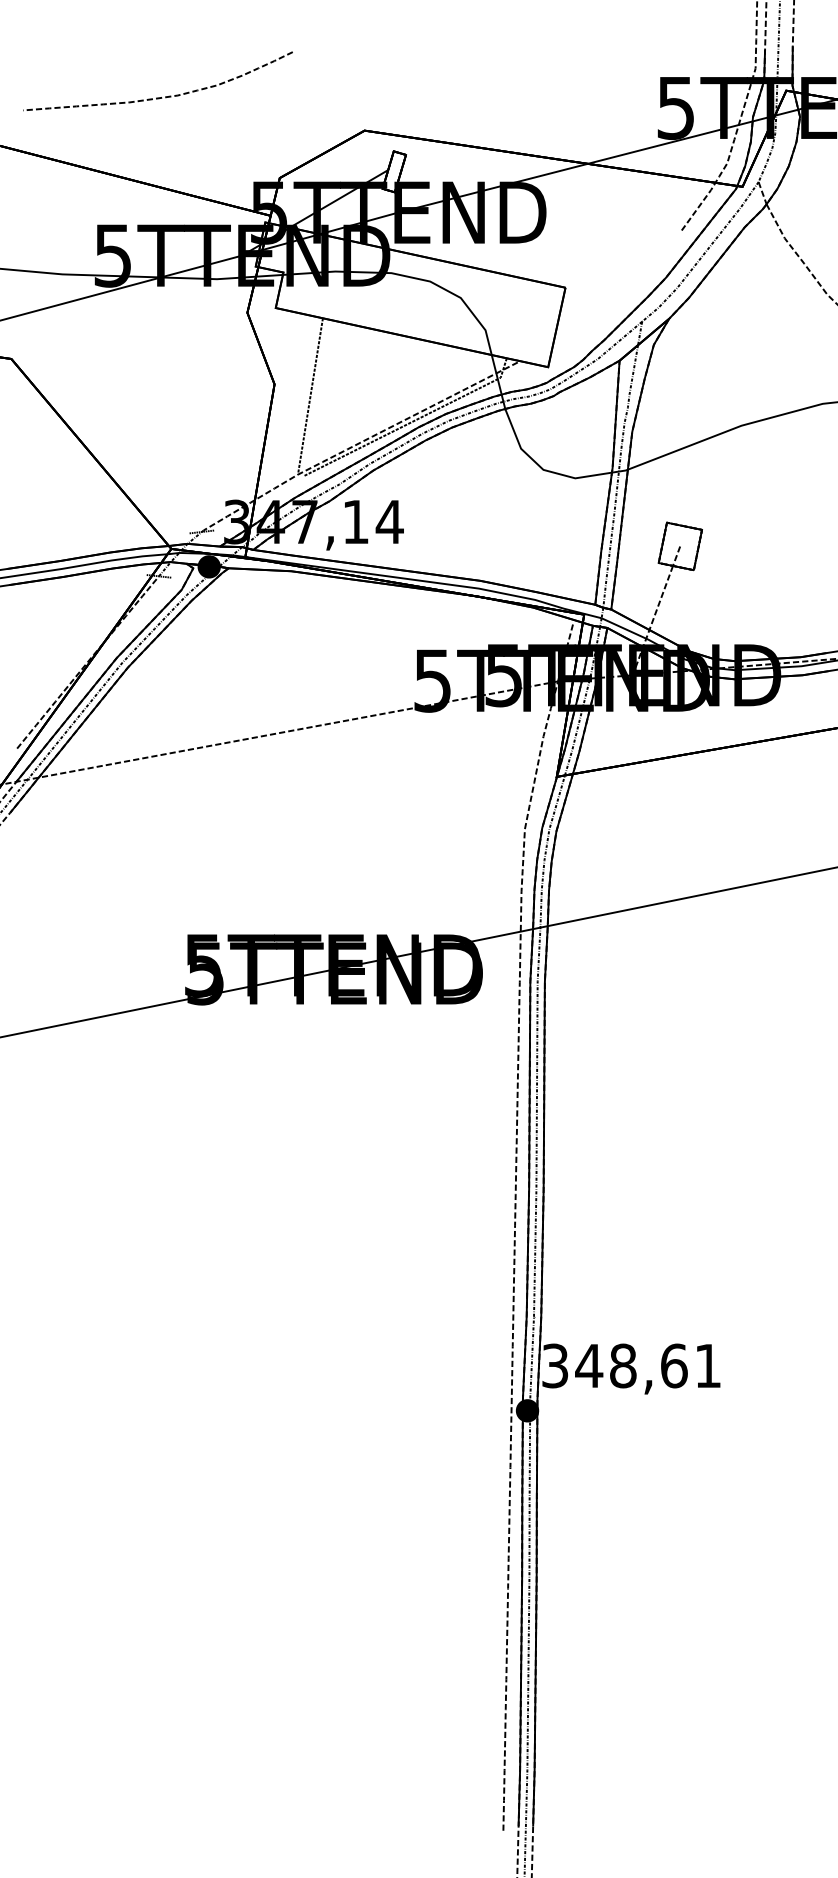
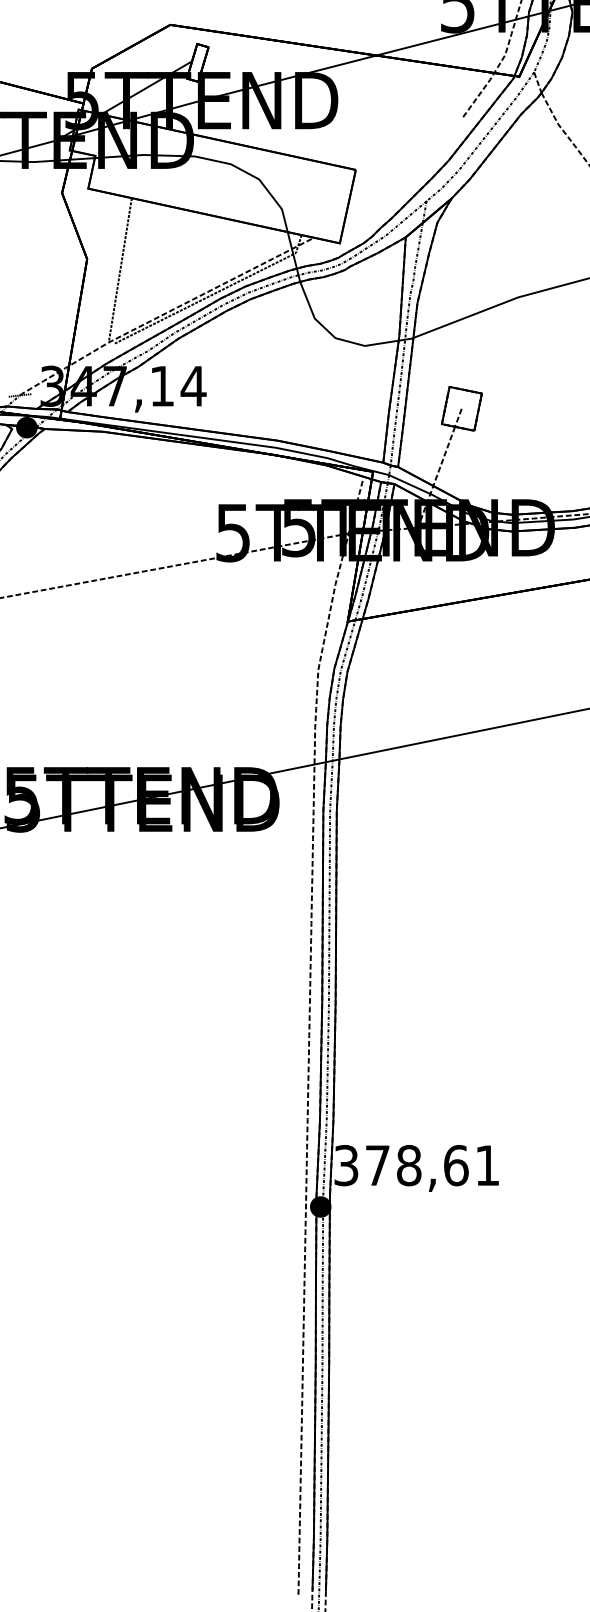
text: (589, 1365) -> (377, 1165), 348,61 -> 378,61

